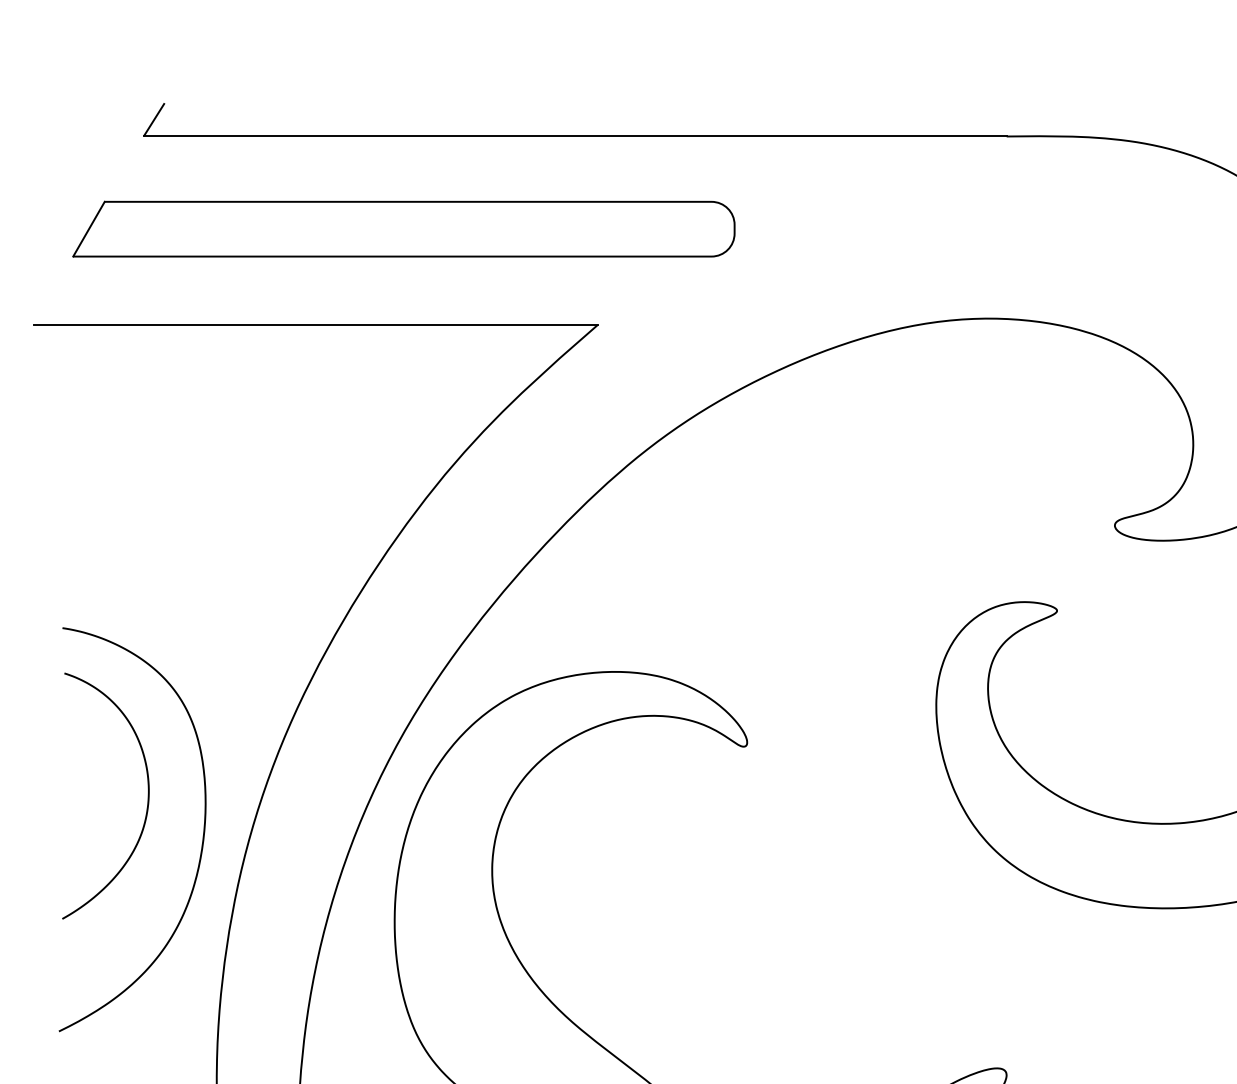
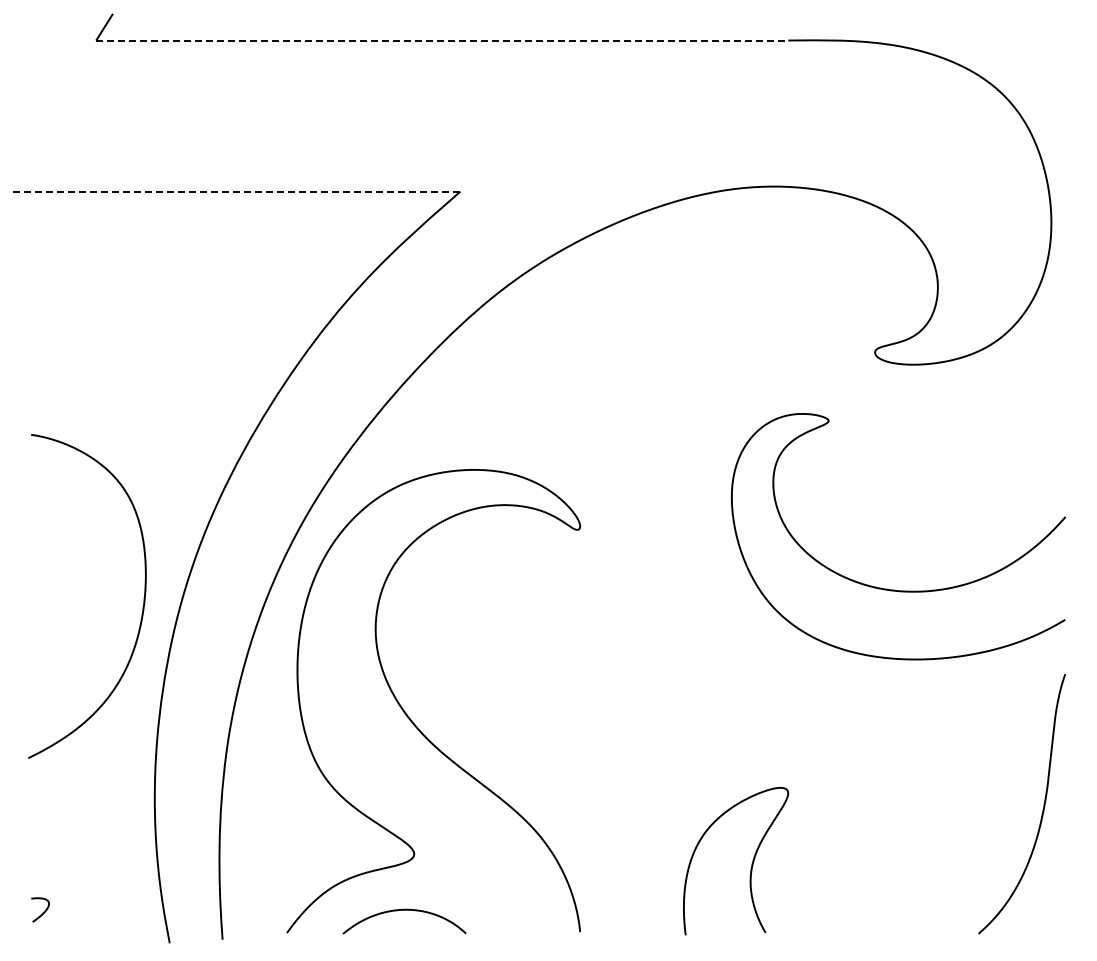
line: (575, 136) -> (442, 40), solid -> dashed
part: (403, 228) -> (304, 114), removed
line: (316, 324) -> (234, 191), solid -> dashed
curve: (146, 804) -> (98, 576), removed

